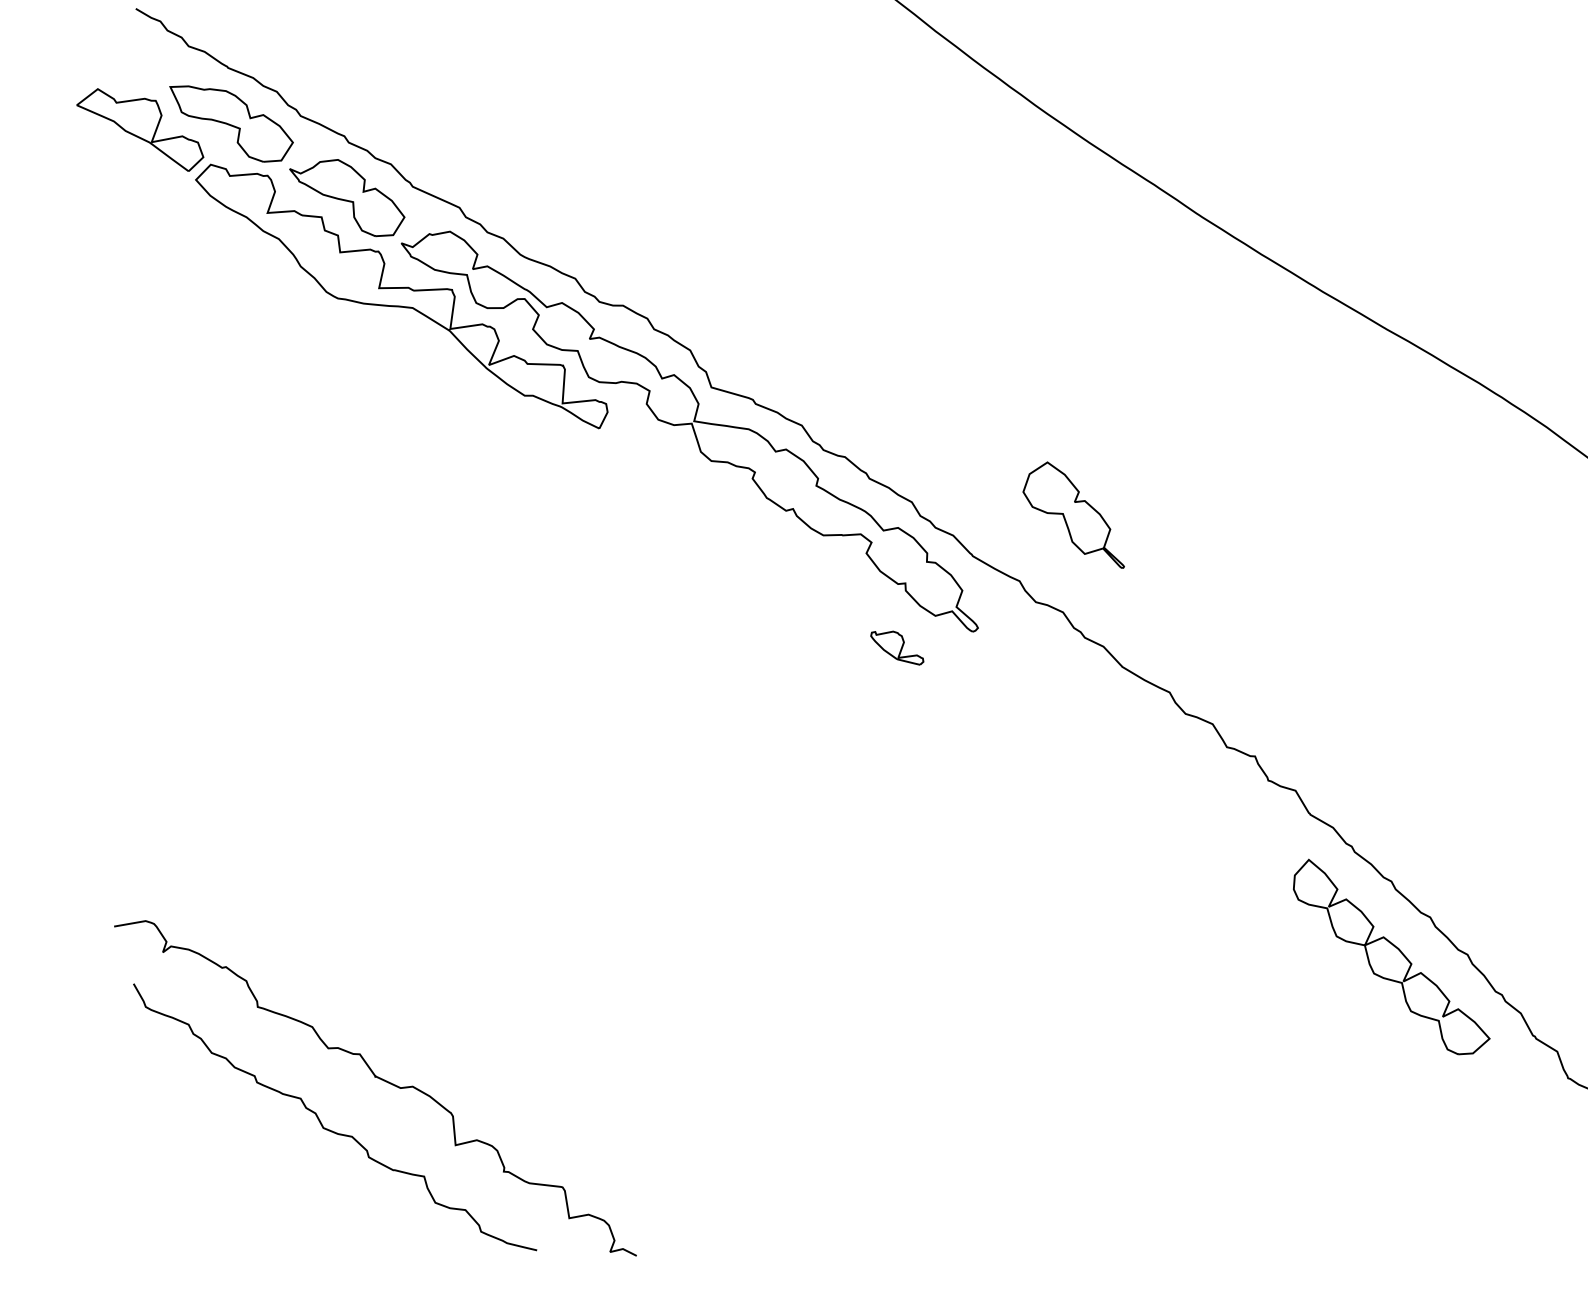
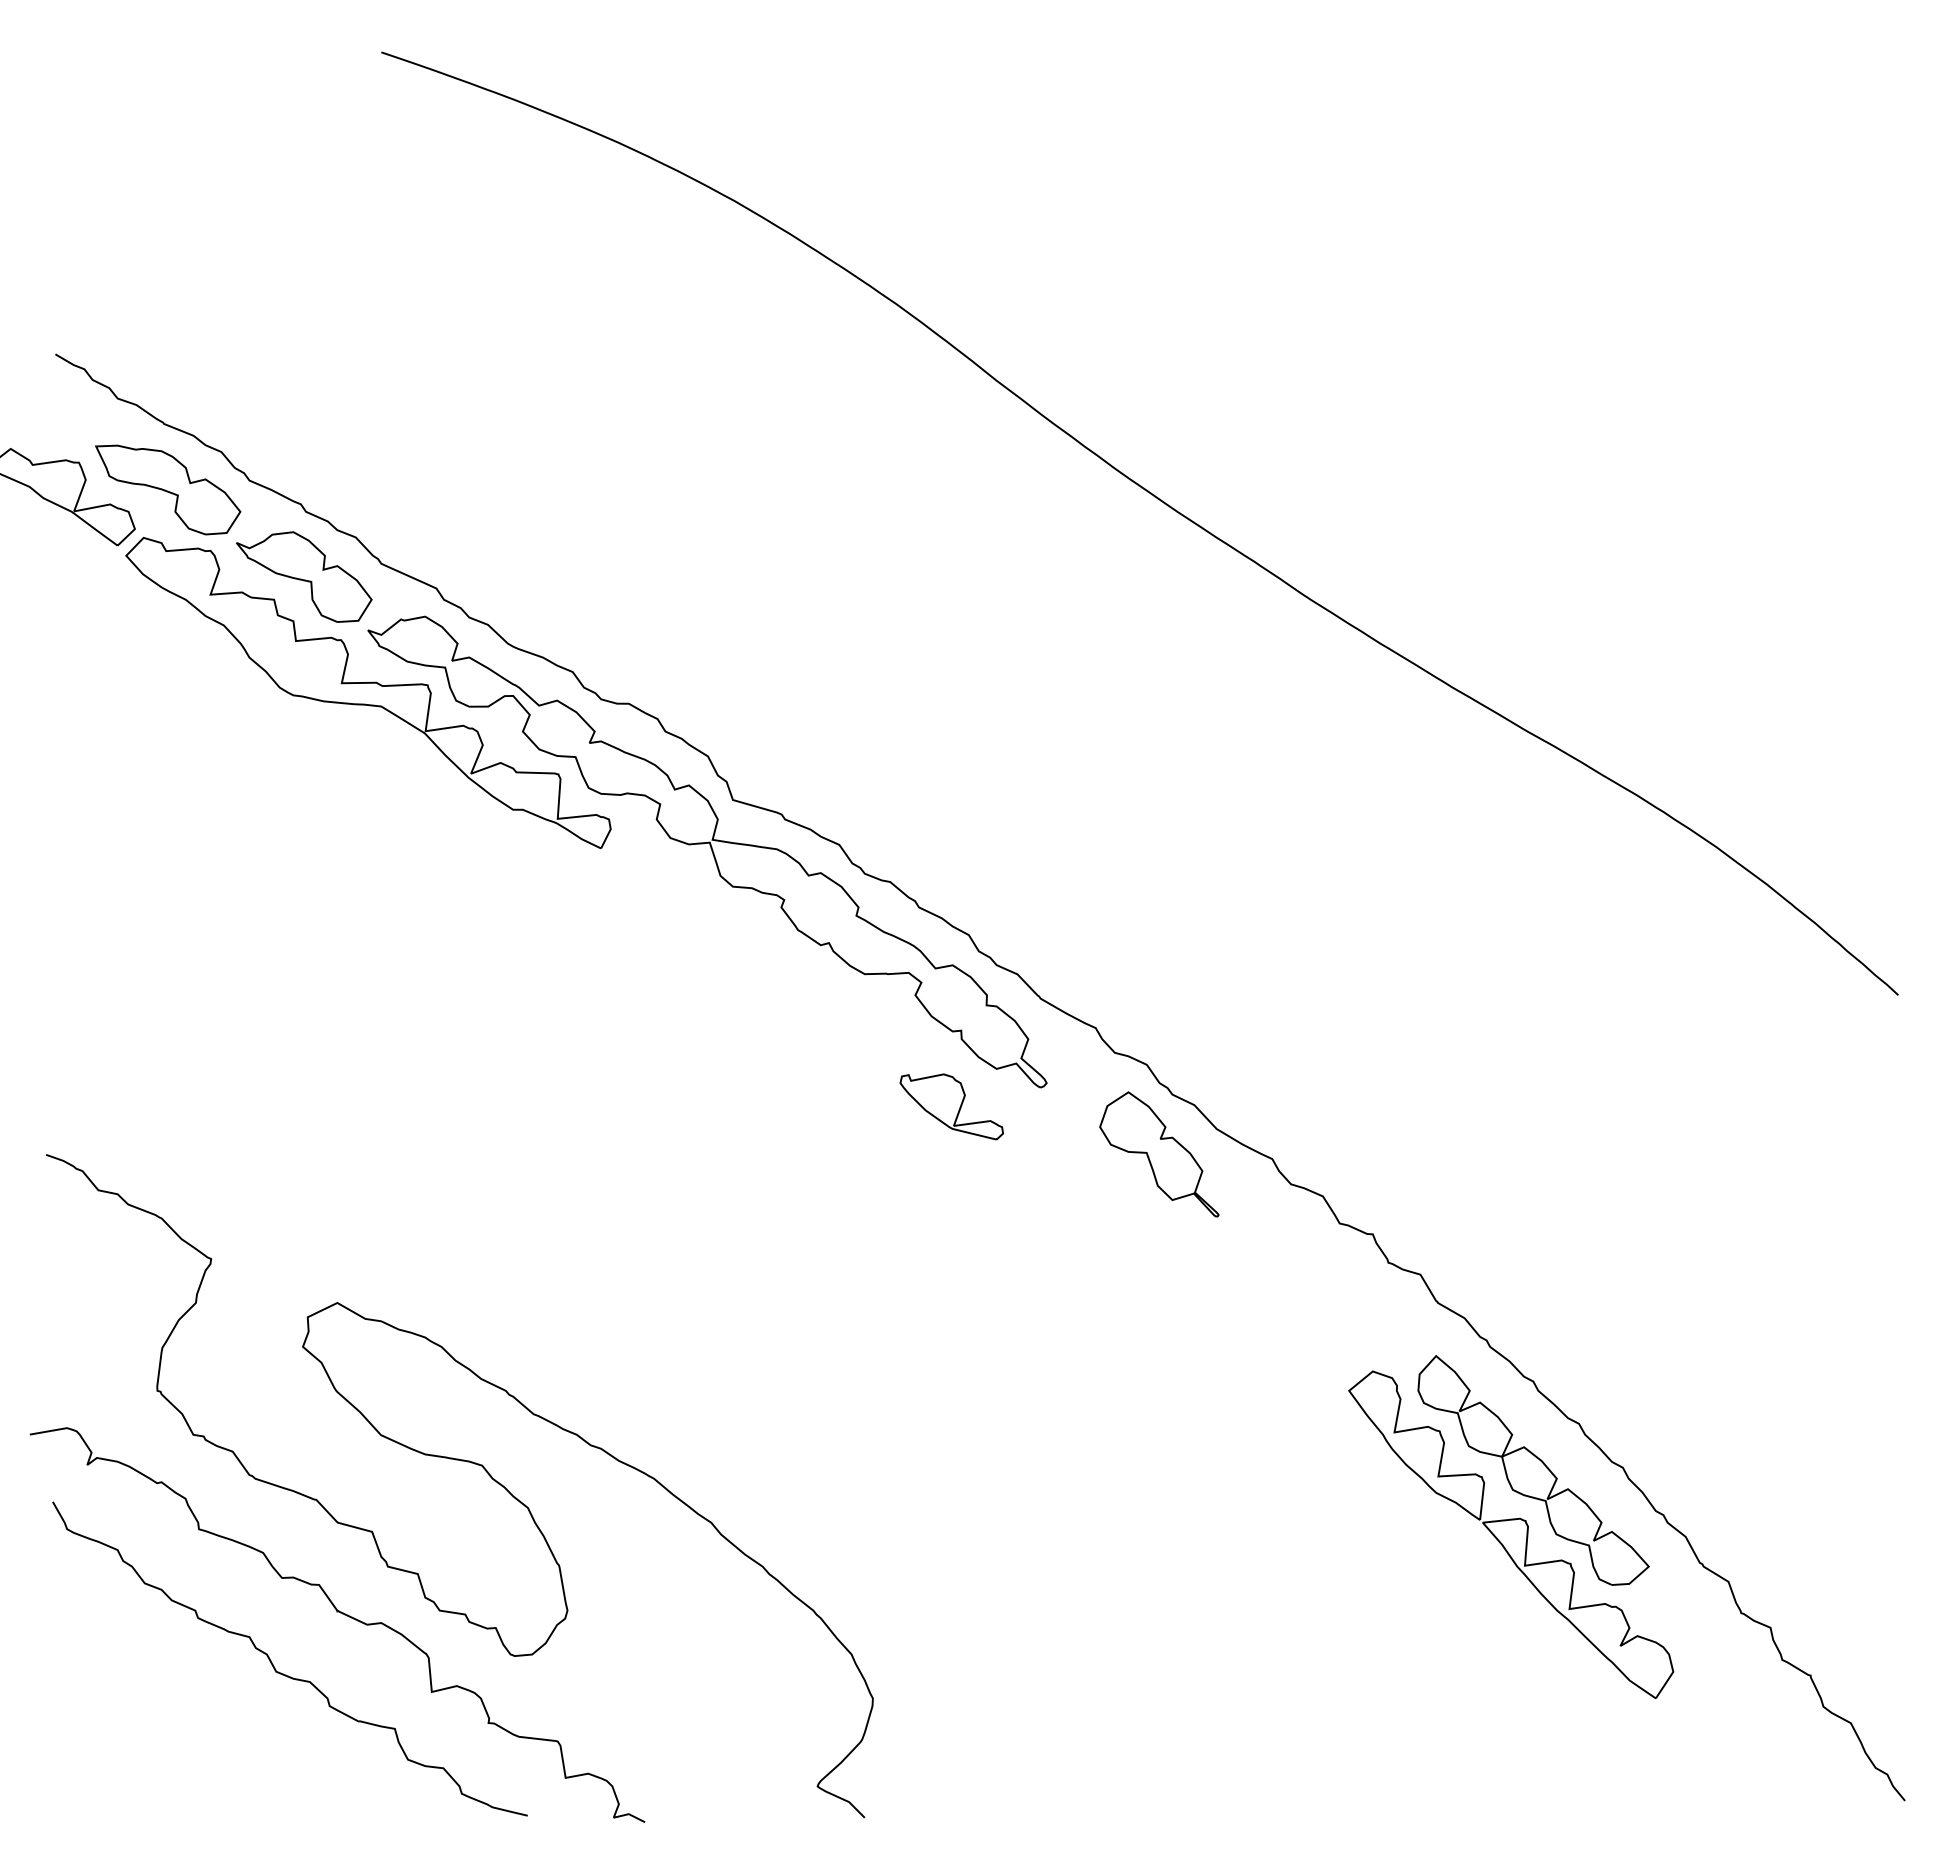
part: (1073, 515) -> (1159, 1154), moved
part: (897, 647) -> (951, 1106), size x1.67
curve: (480, 949) -> (461, 1461), added
part: (1372, 1011) -> (1511, 1534), added

